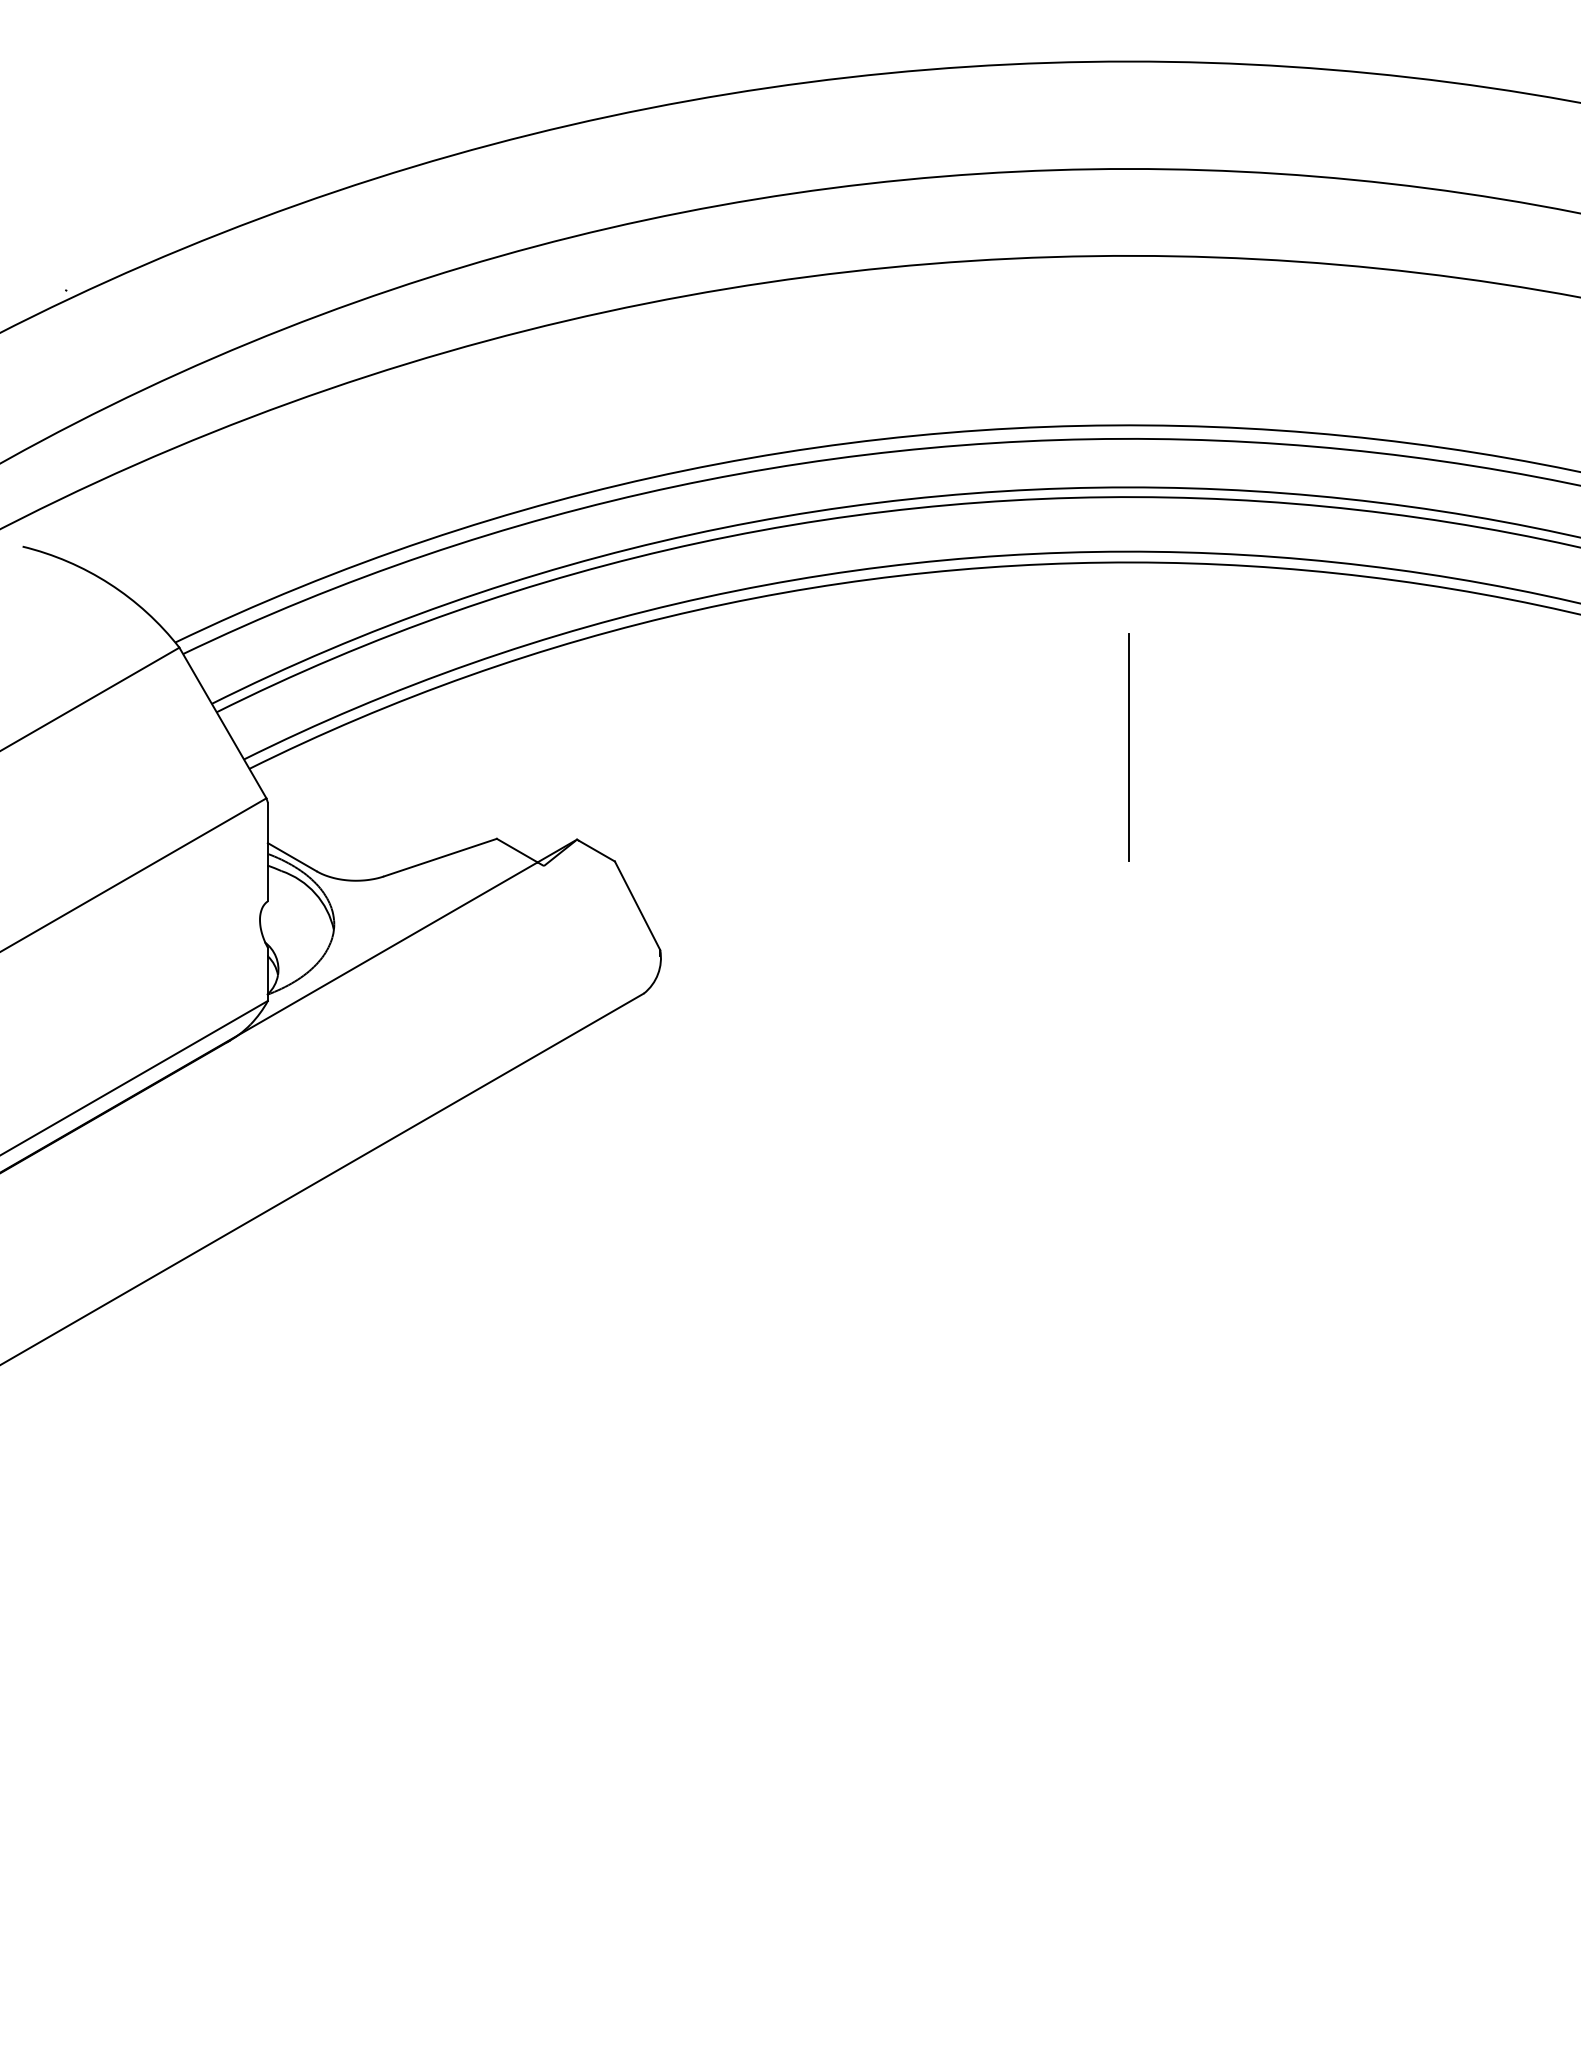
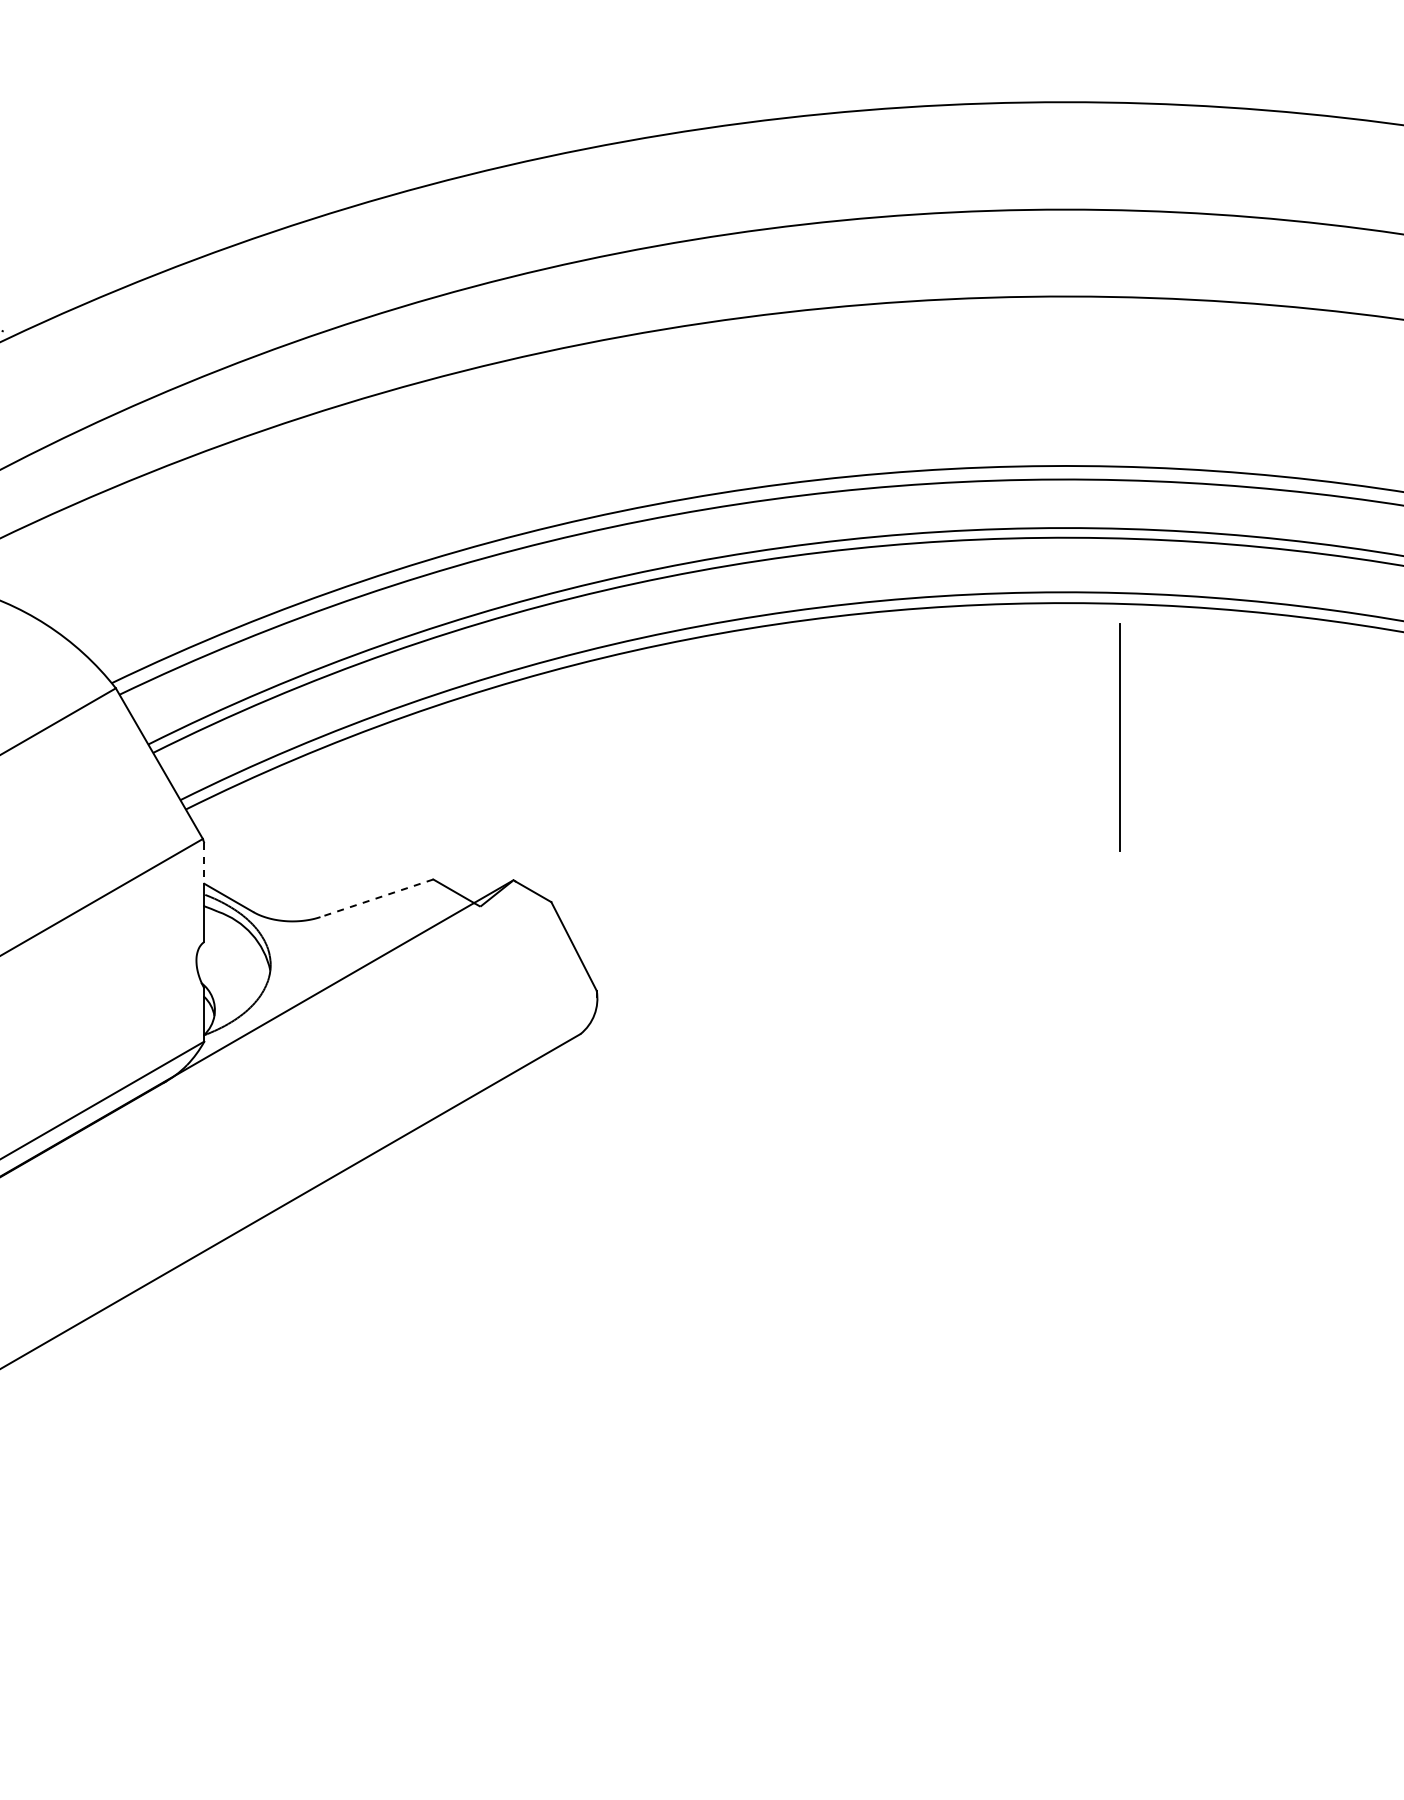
line: (1128, 747) -> (1118, 737), moved
line: (267, 823) -> (203, 864), solid -> dashed
line: (439, 857) -> (375, 898), solid -> dashed

